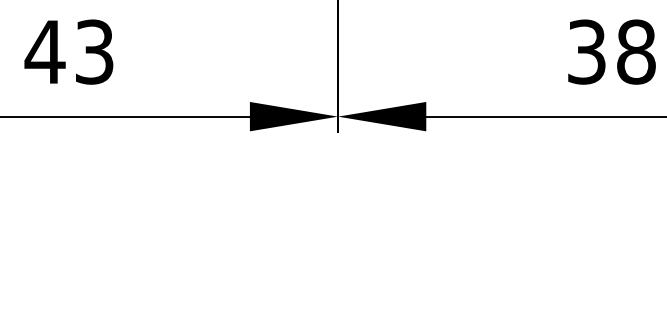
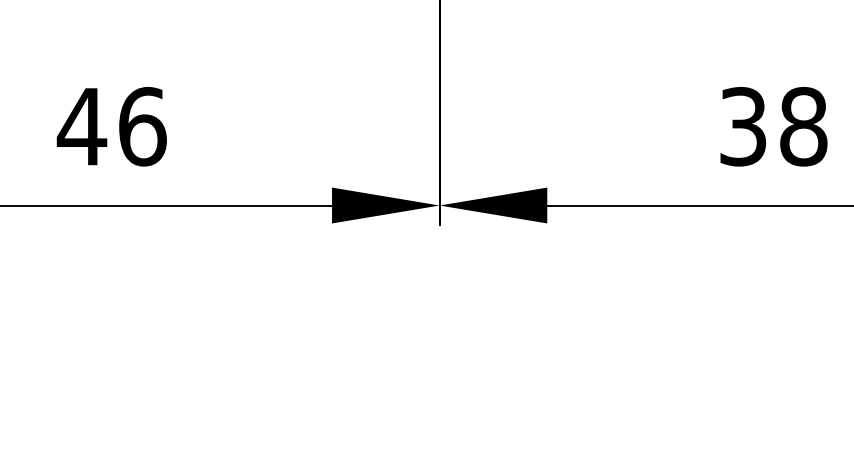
text: (94, 51) -> (142, 126), 43 -> 46

